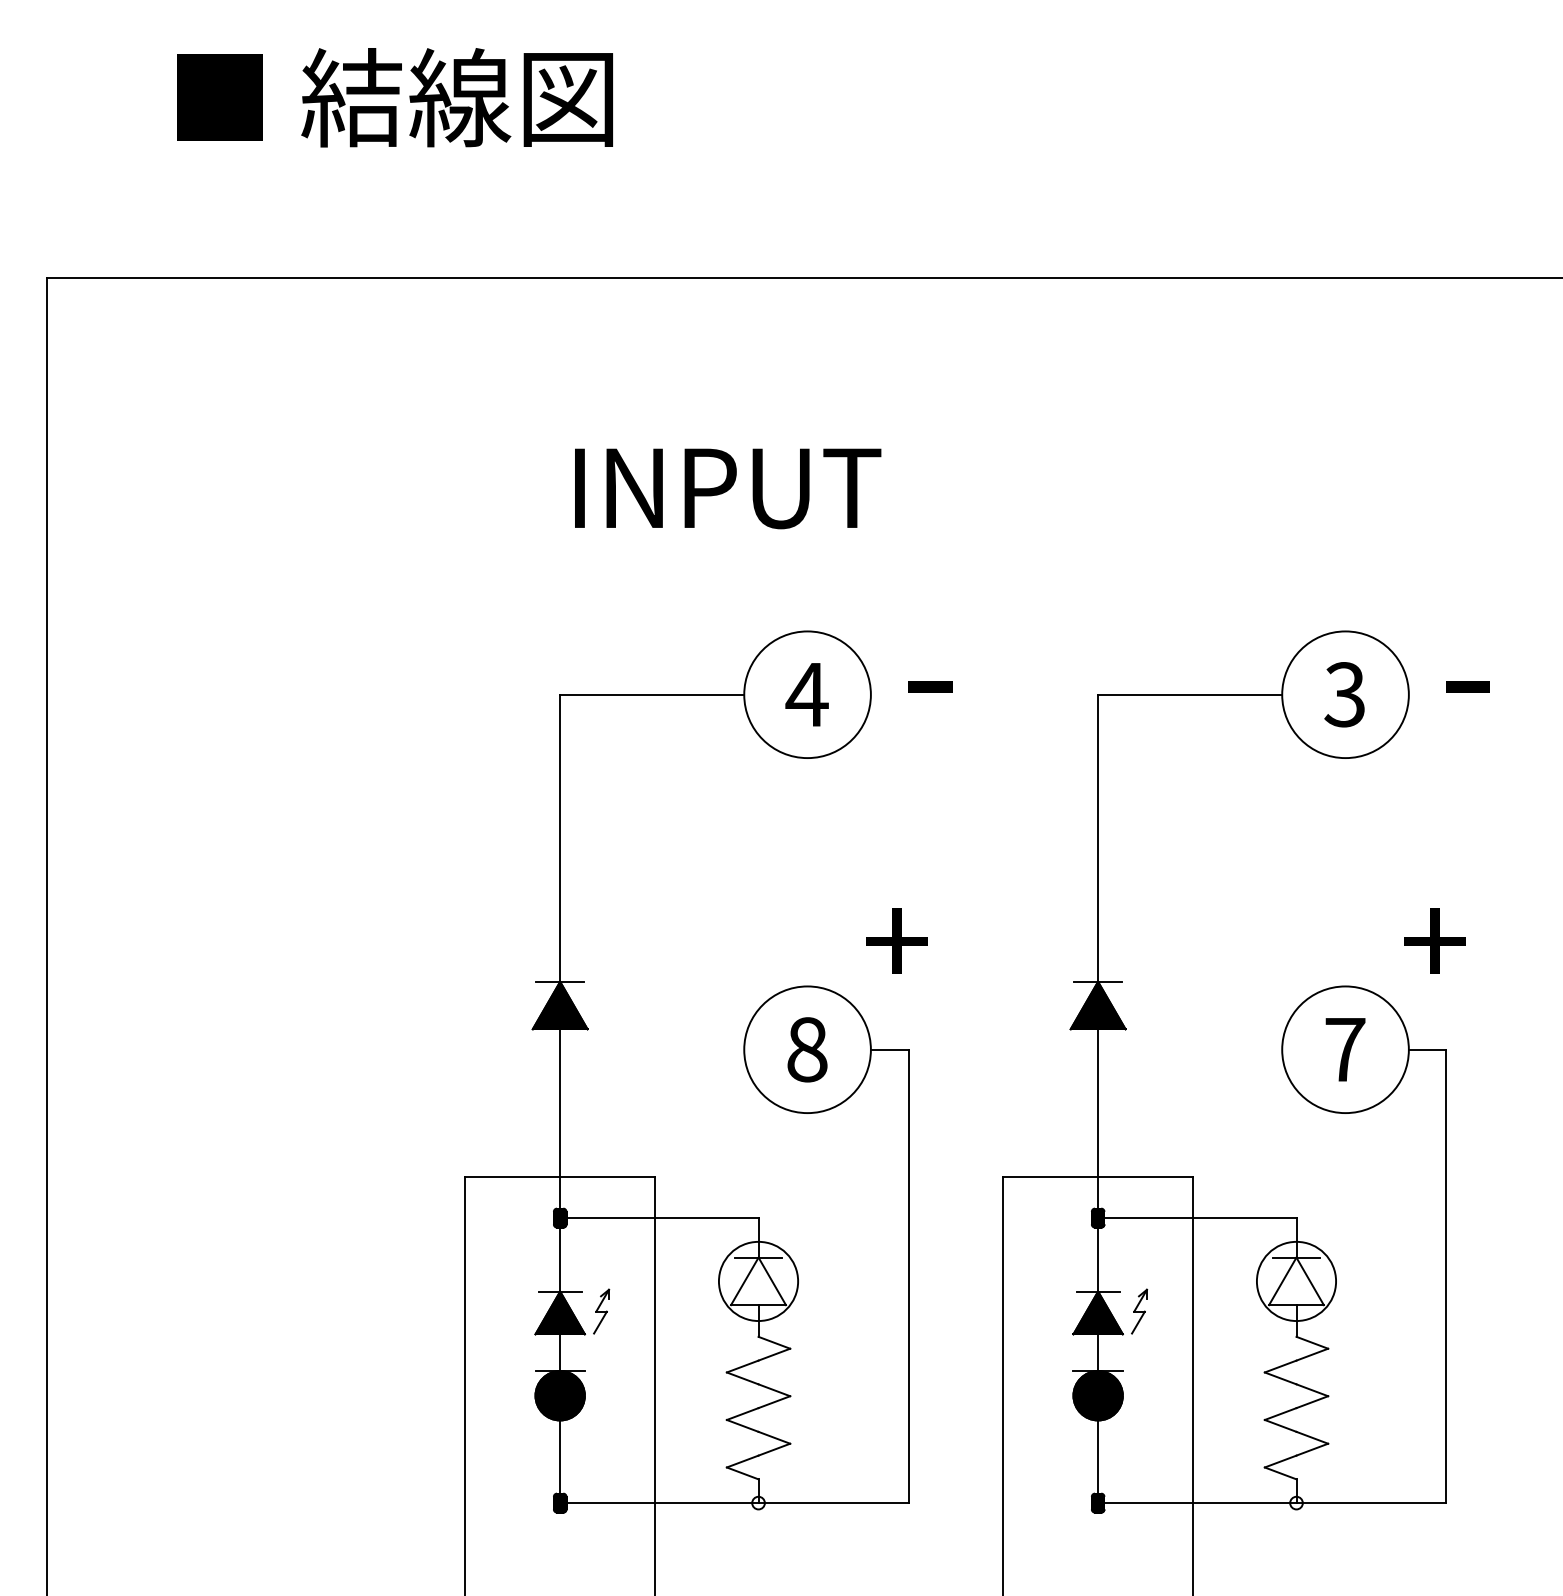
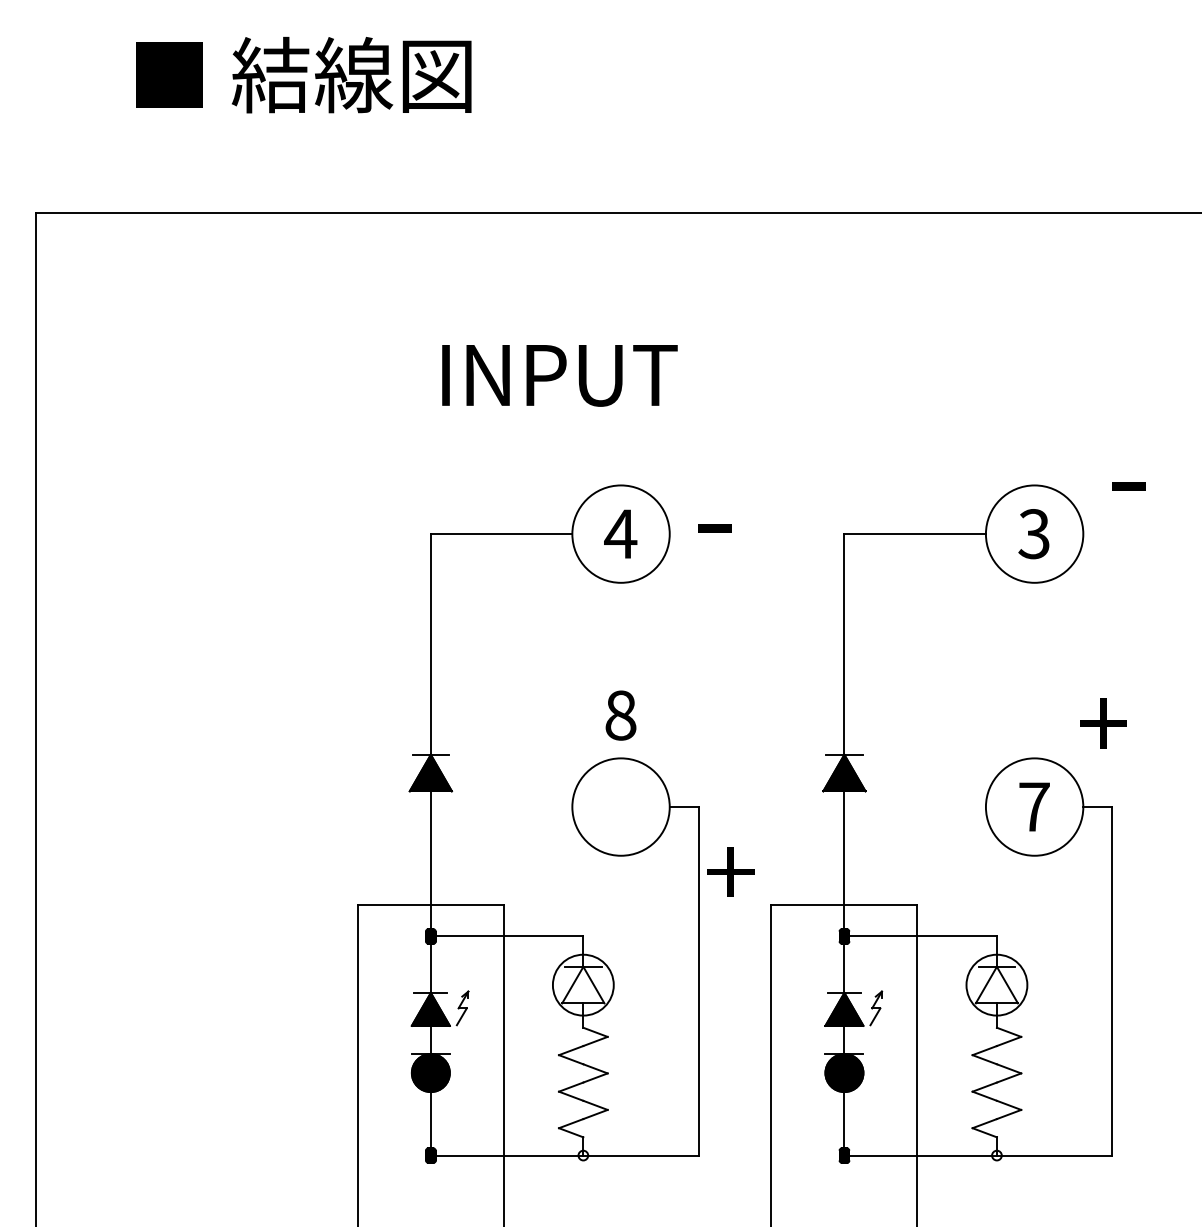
text: (1467, 686) -> (1128, 485), moved
text: (896, 940) -> (730, 871), moved
text: (807, 1049) -> (620, 715), moved

